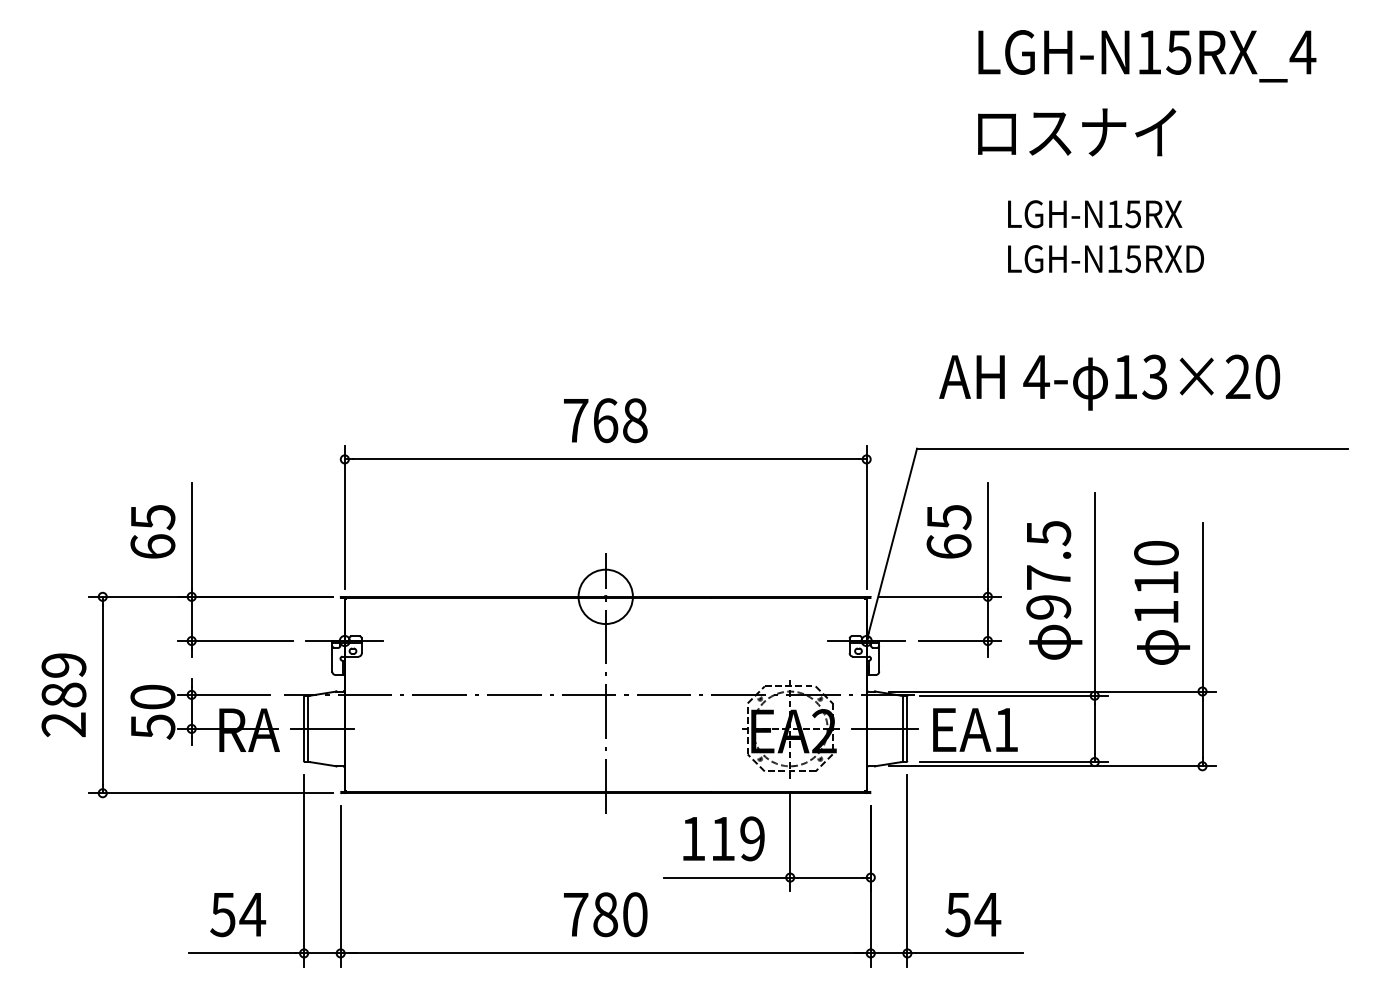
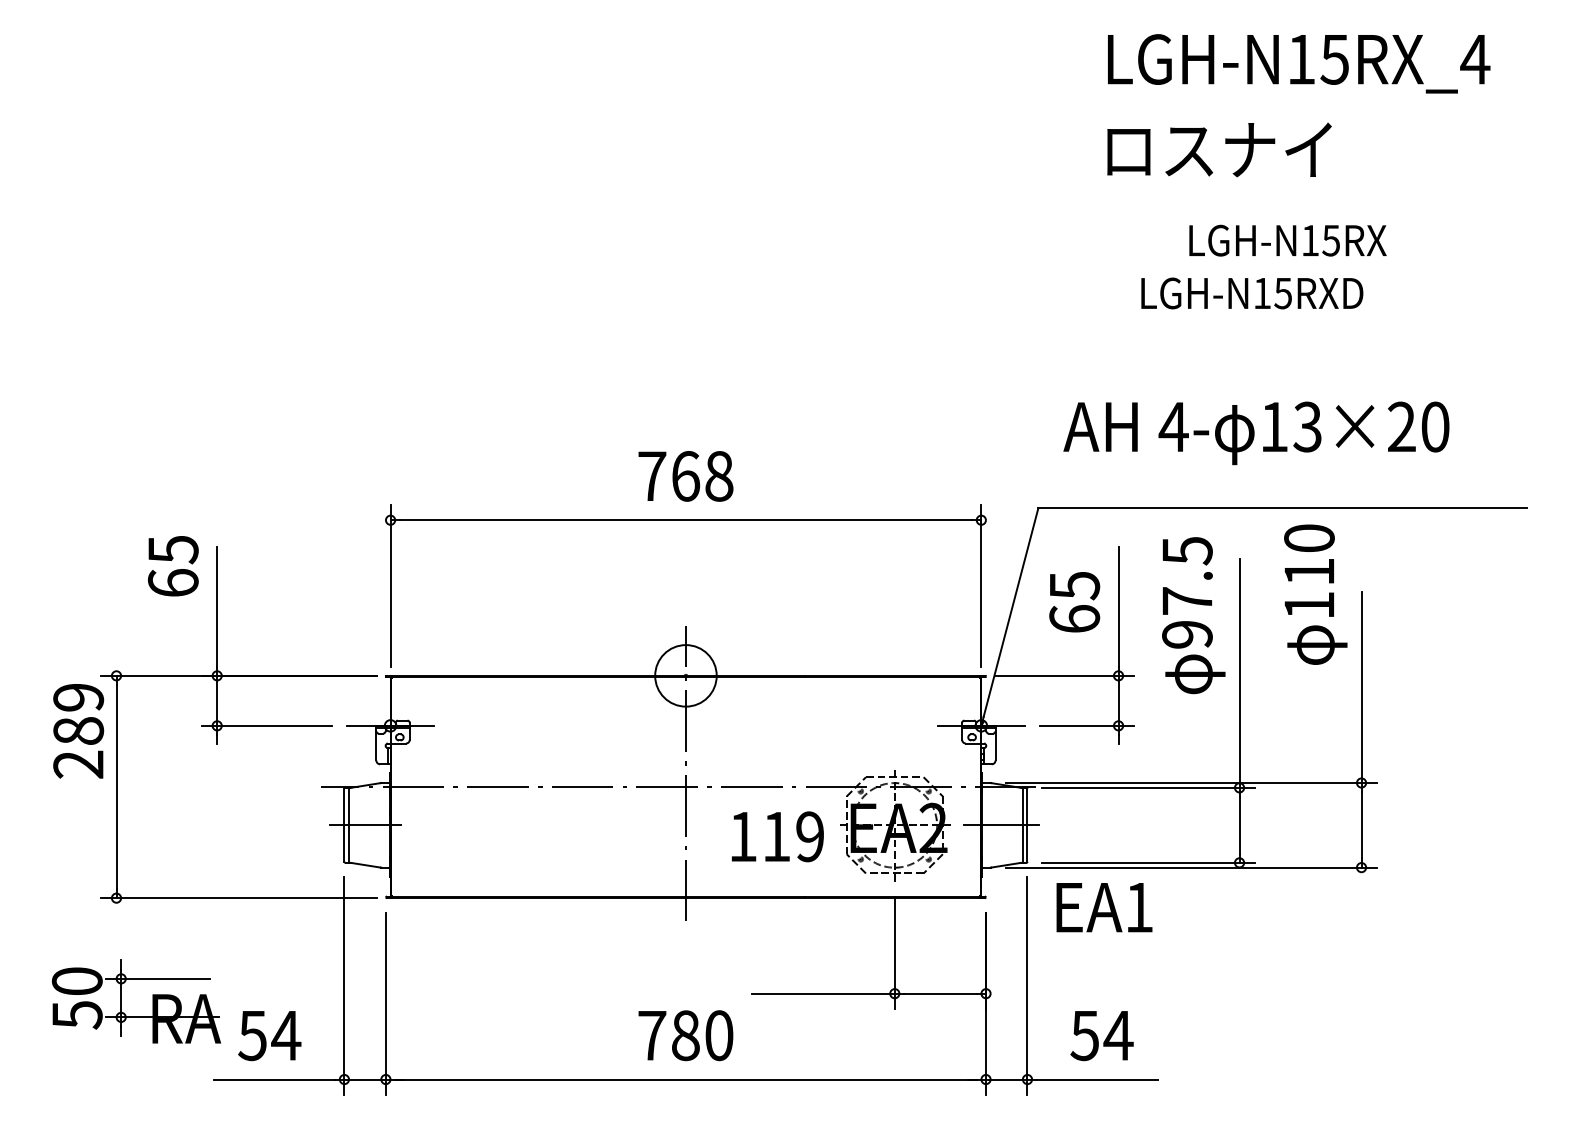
text: (1094, 214) -> (1287, 240), moved
text: (153, 532) -> (173, 566), moved
text: (1054, 590) -> (1193, 615), moved
text: (1161, 602) -> (1315, 594), moved
text: (63, 695) -> (78, 731), moved
part: (191, 714) -> (121, 1001), moved
text: (975, 729) -> (1104, 907), moved
text: (723, 838) -> (777, 836), moved

